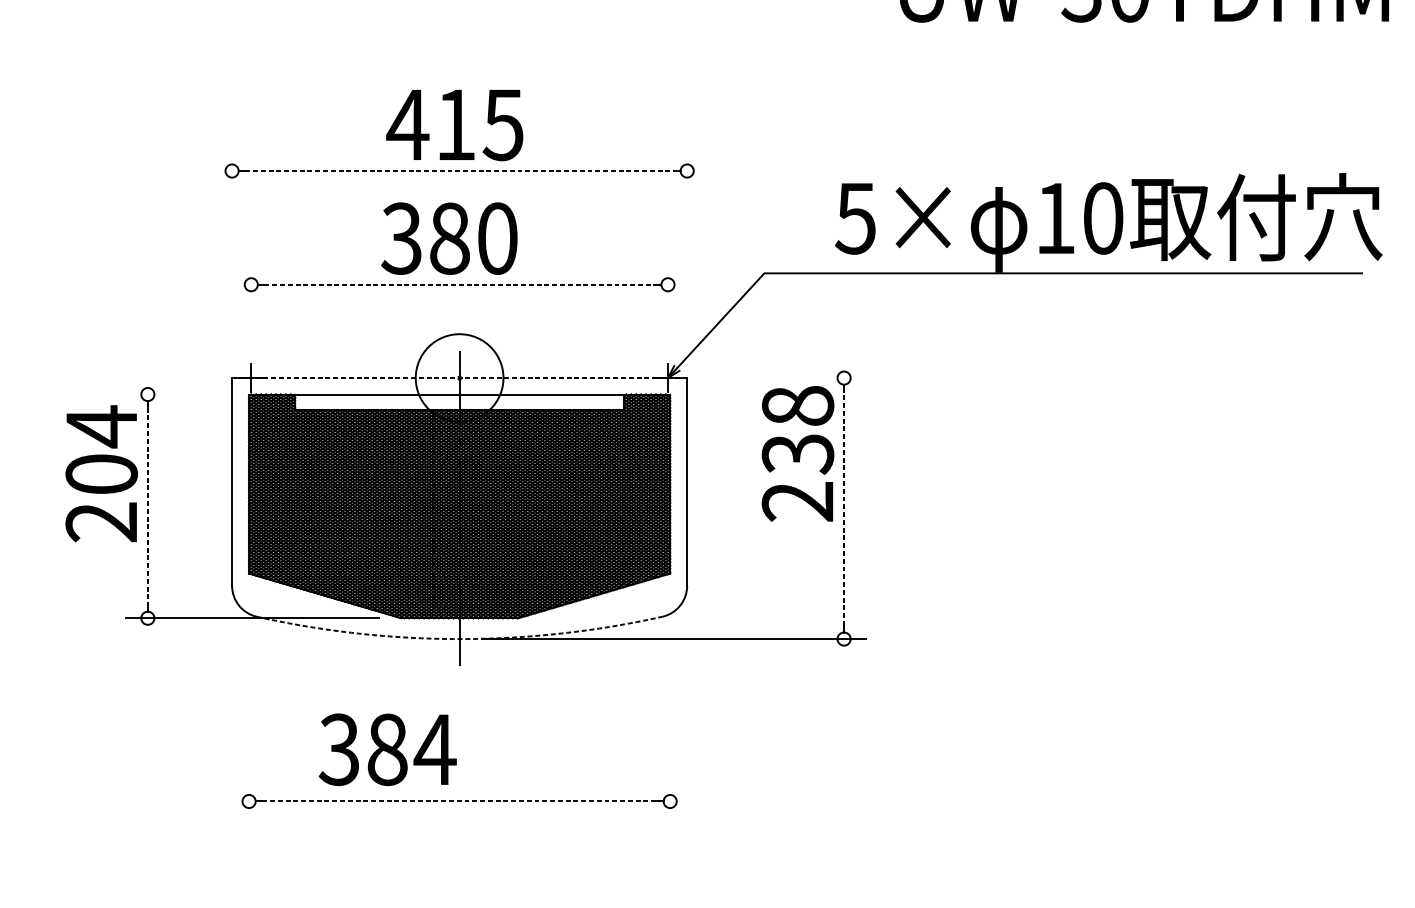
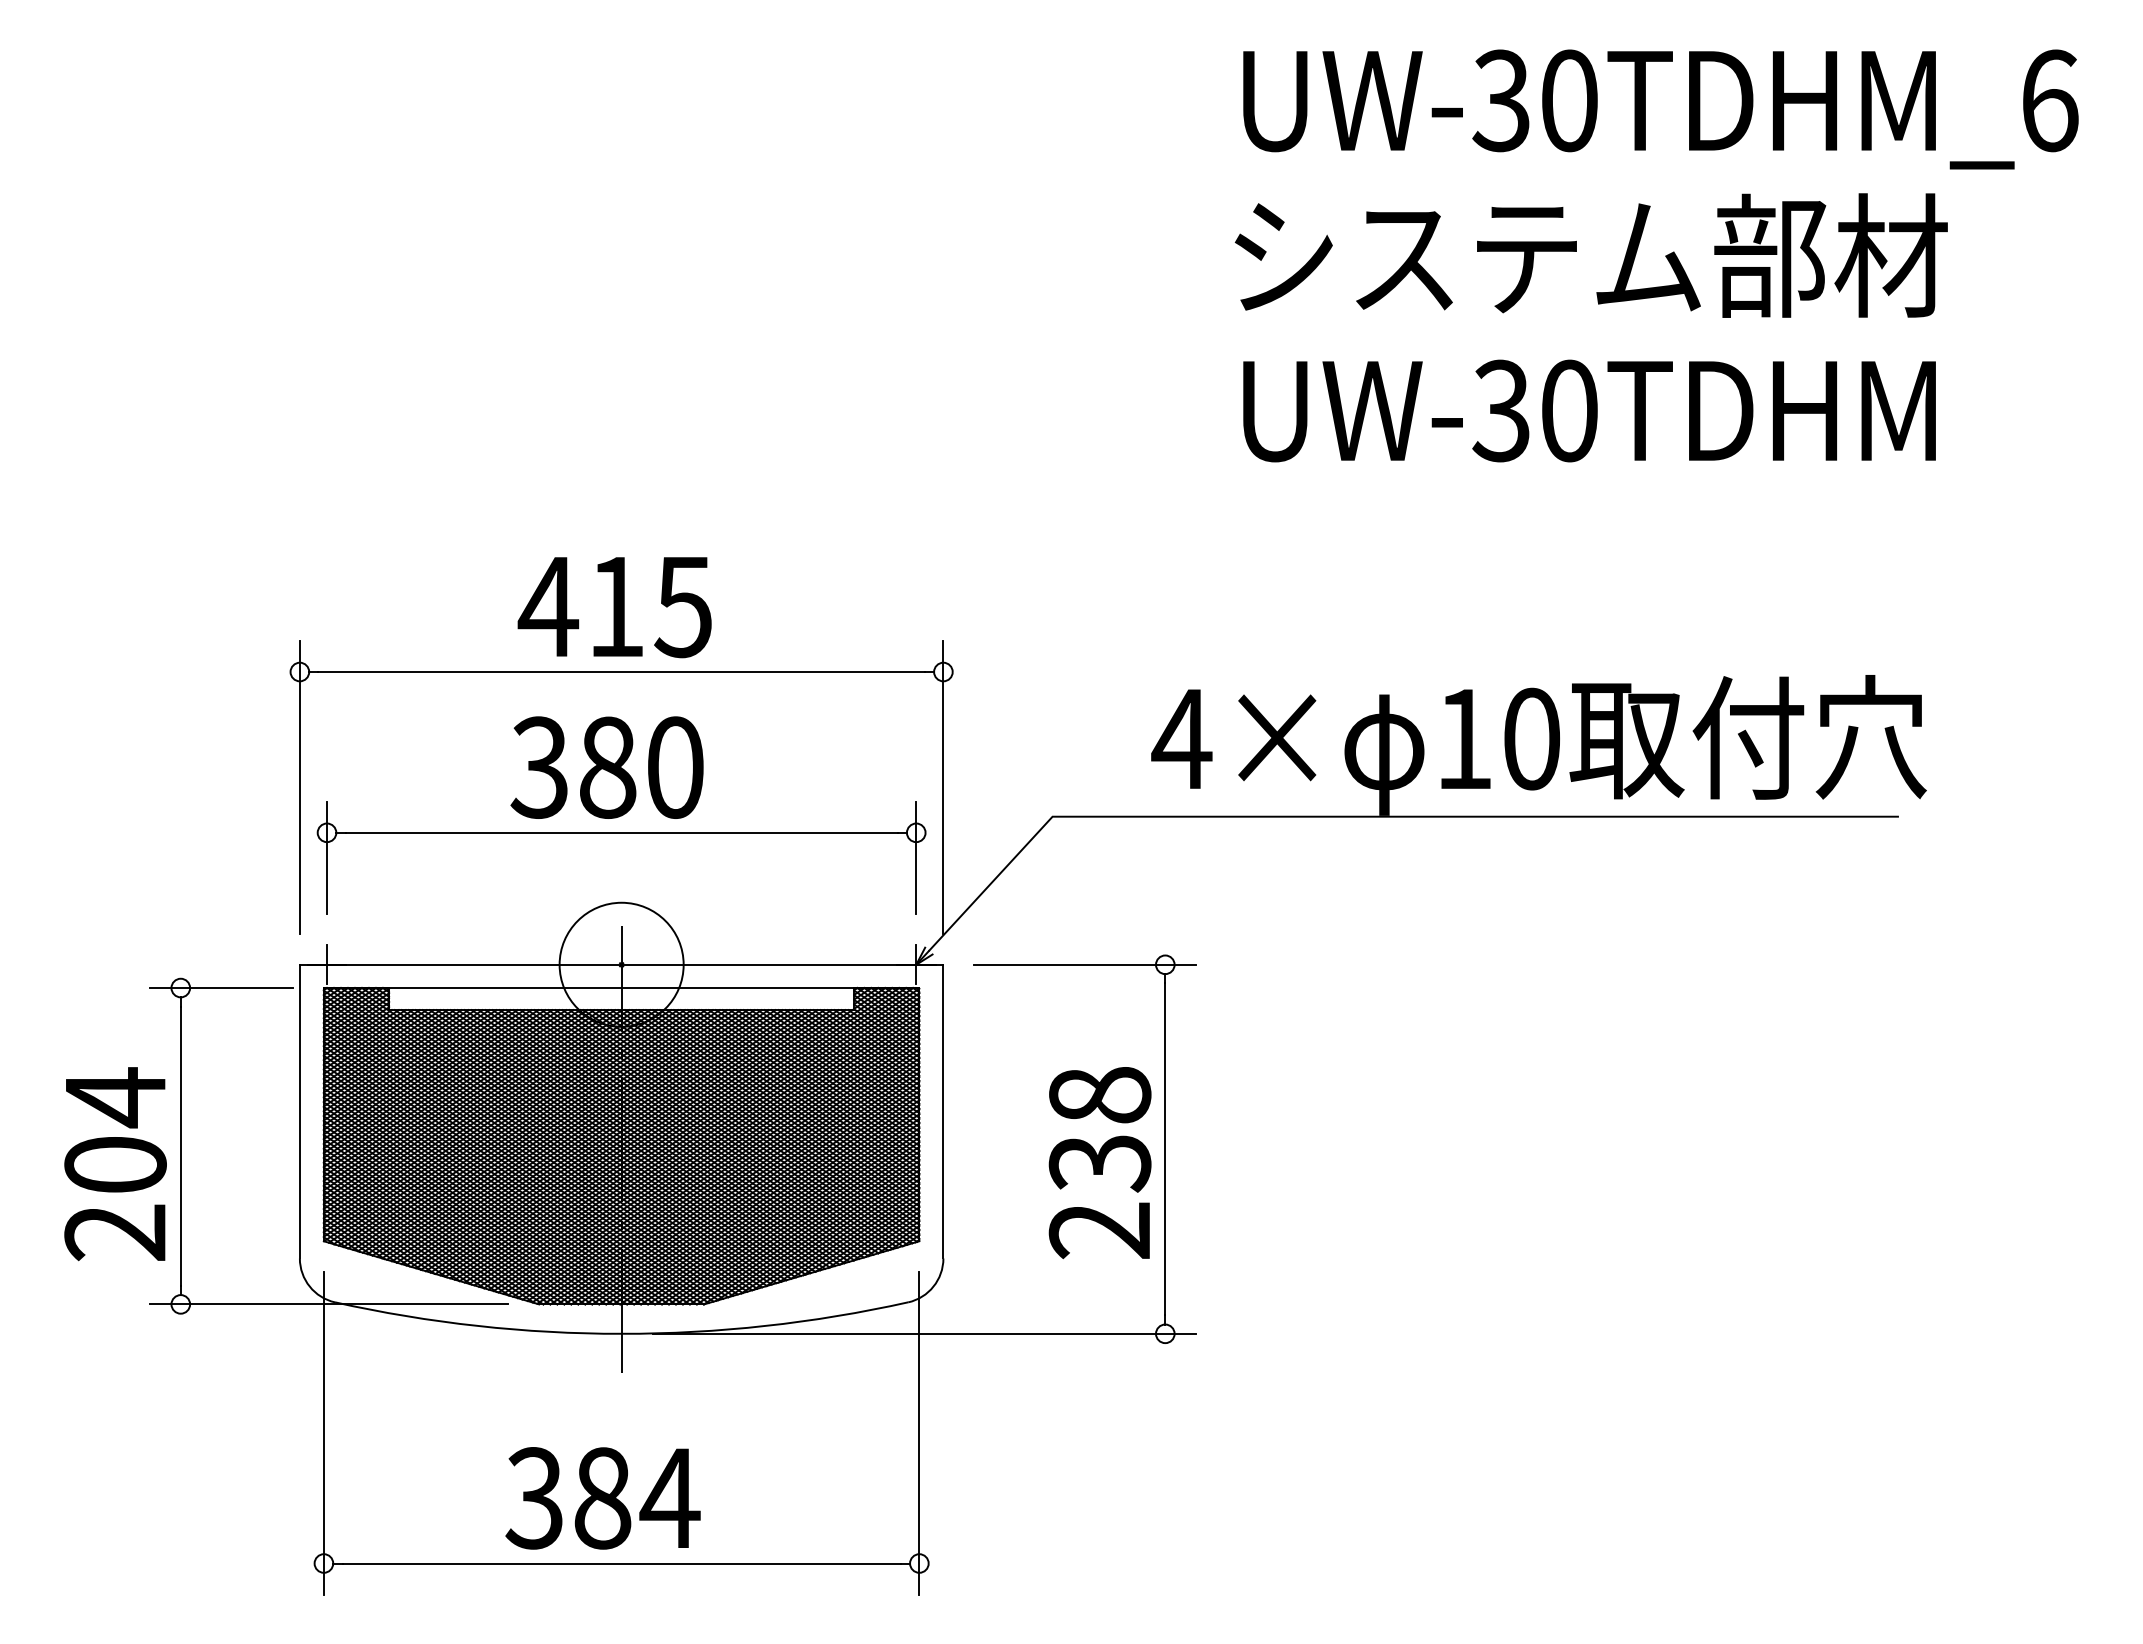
line: (460, 171) -> (622, 672), dashed -> solid
text: (855, 218) -> (1181, 739), 5× -> 4×
line: (231, 252) -> (299, 787), added
line: (687, 252) -> (943, 787), added
line: (460, 284) -> (622, 832), dashed -> solid
line: (251, 302) -> (327, 857), added
line: (668, 302) -> (916, 857), added
line: (459, 377) -> (621, 964), dashed -> solid
line: (787, 377) -> (1085, 964), added
line: (175, 394) -> (220, 988), added
text: (797, 454) -> (1099, 1163), moved
text: (101, 474) -> (115, 1164), moved
line: (147, 506) -> (180, 1146), dashed -> solid
line: (844, 508) -> (1165, 1149), dashed -> solid
arc: (459, 638) -> (621, 1333), dashed -> solid
line: (248, 709) -> (323, 1433), added
line: (670, 709) -> (919, 1433), added
text: (387, 749) -> (602, 1498), moved
line: (460, 801) -> (622, 1563), dashed -> solid

